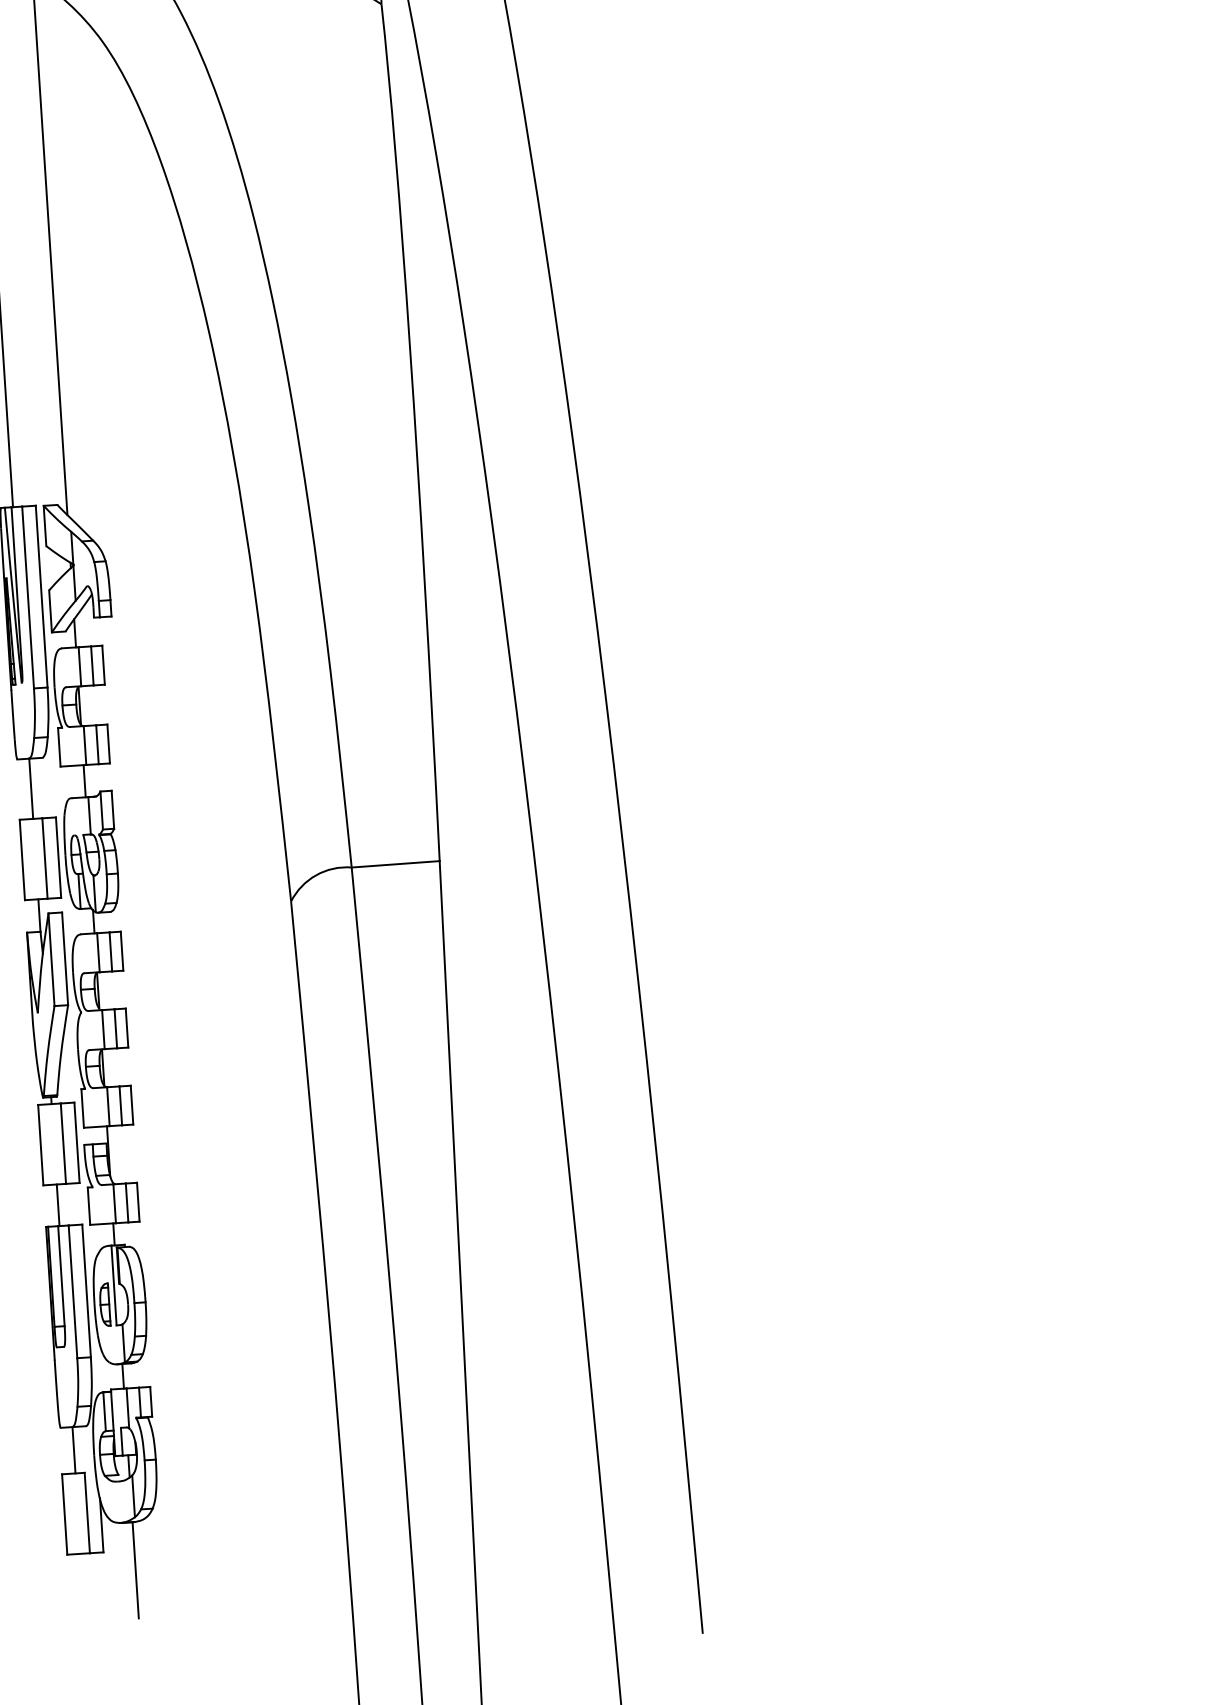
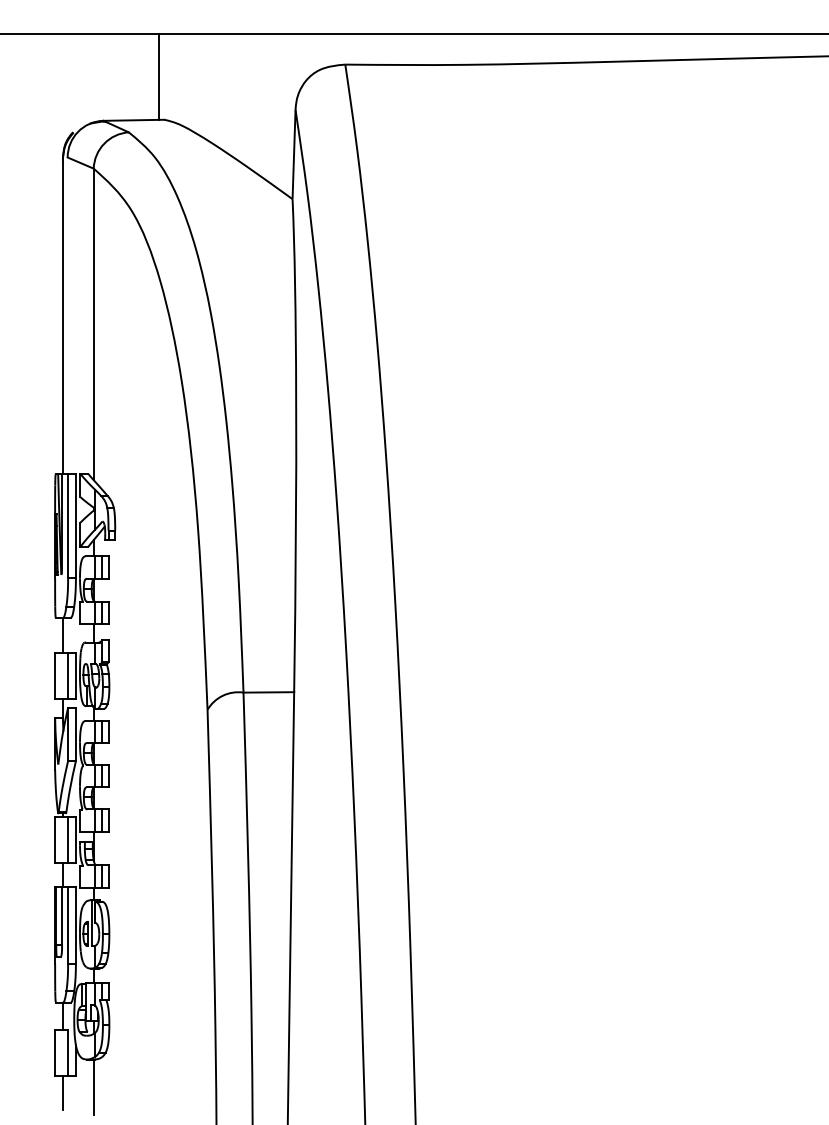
line: (81, 1582) -> (62, 1092), added

